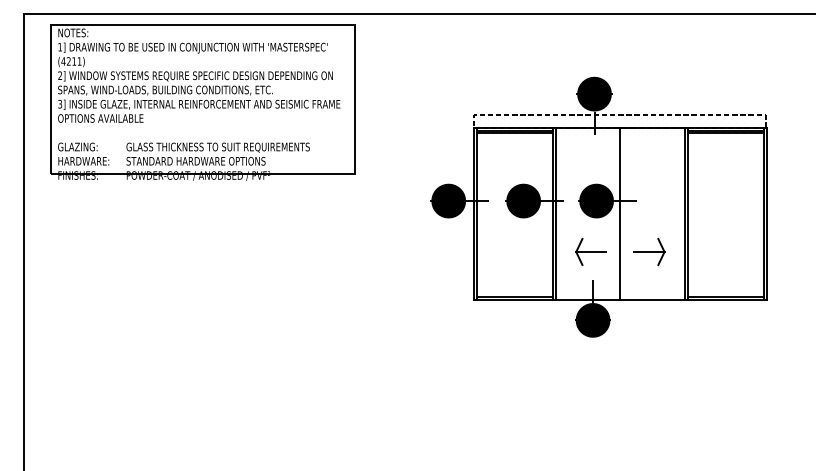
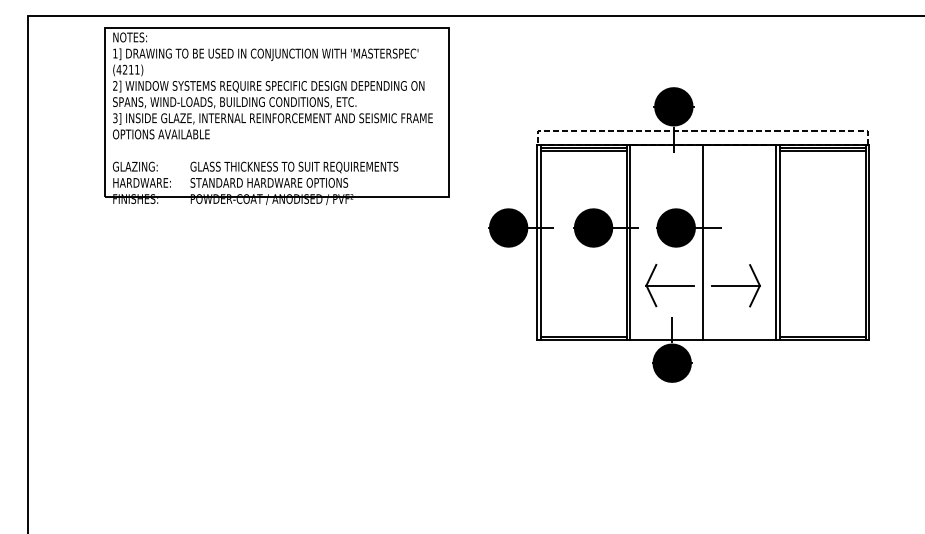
part: (202, 102) -> (276, 116), moved
part: (590, 251) -> (669, 285), size x1.4
part: (649, 251) -> (736, 285), size x1.4

